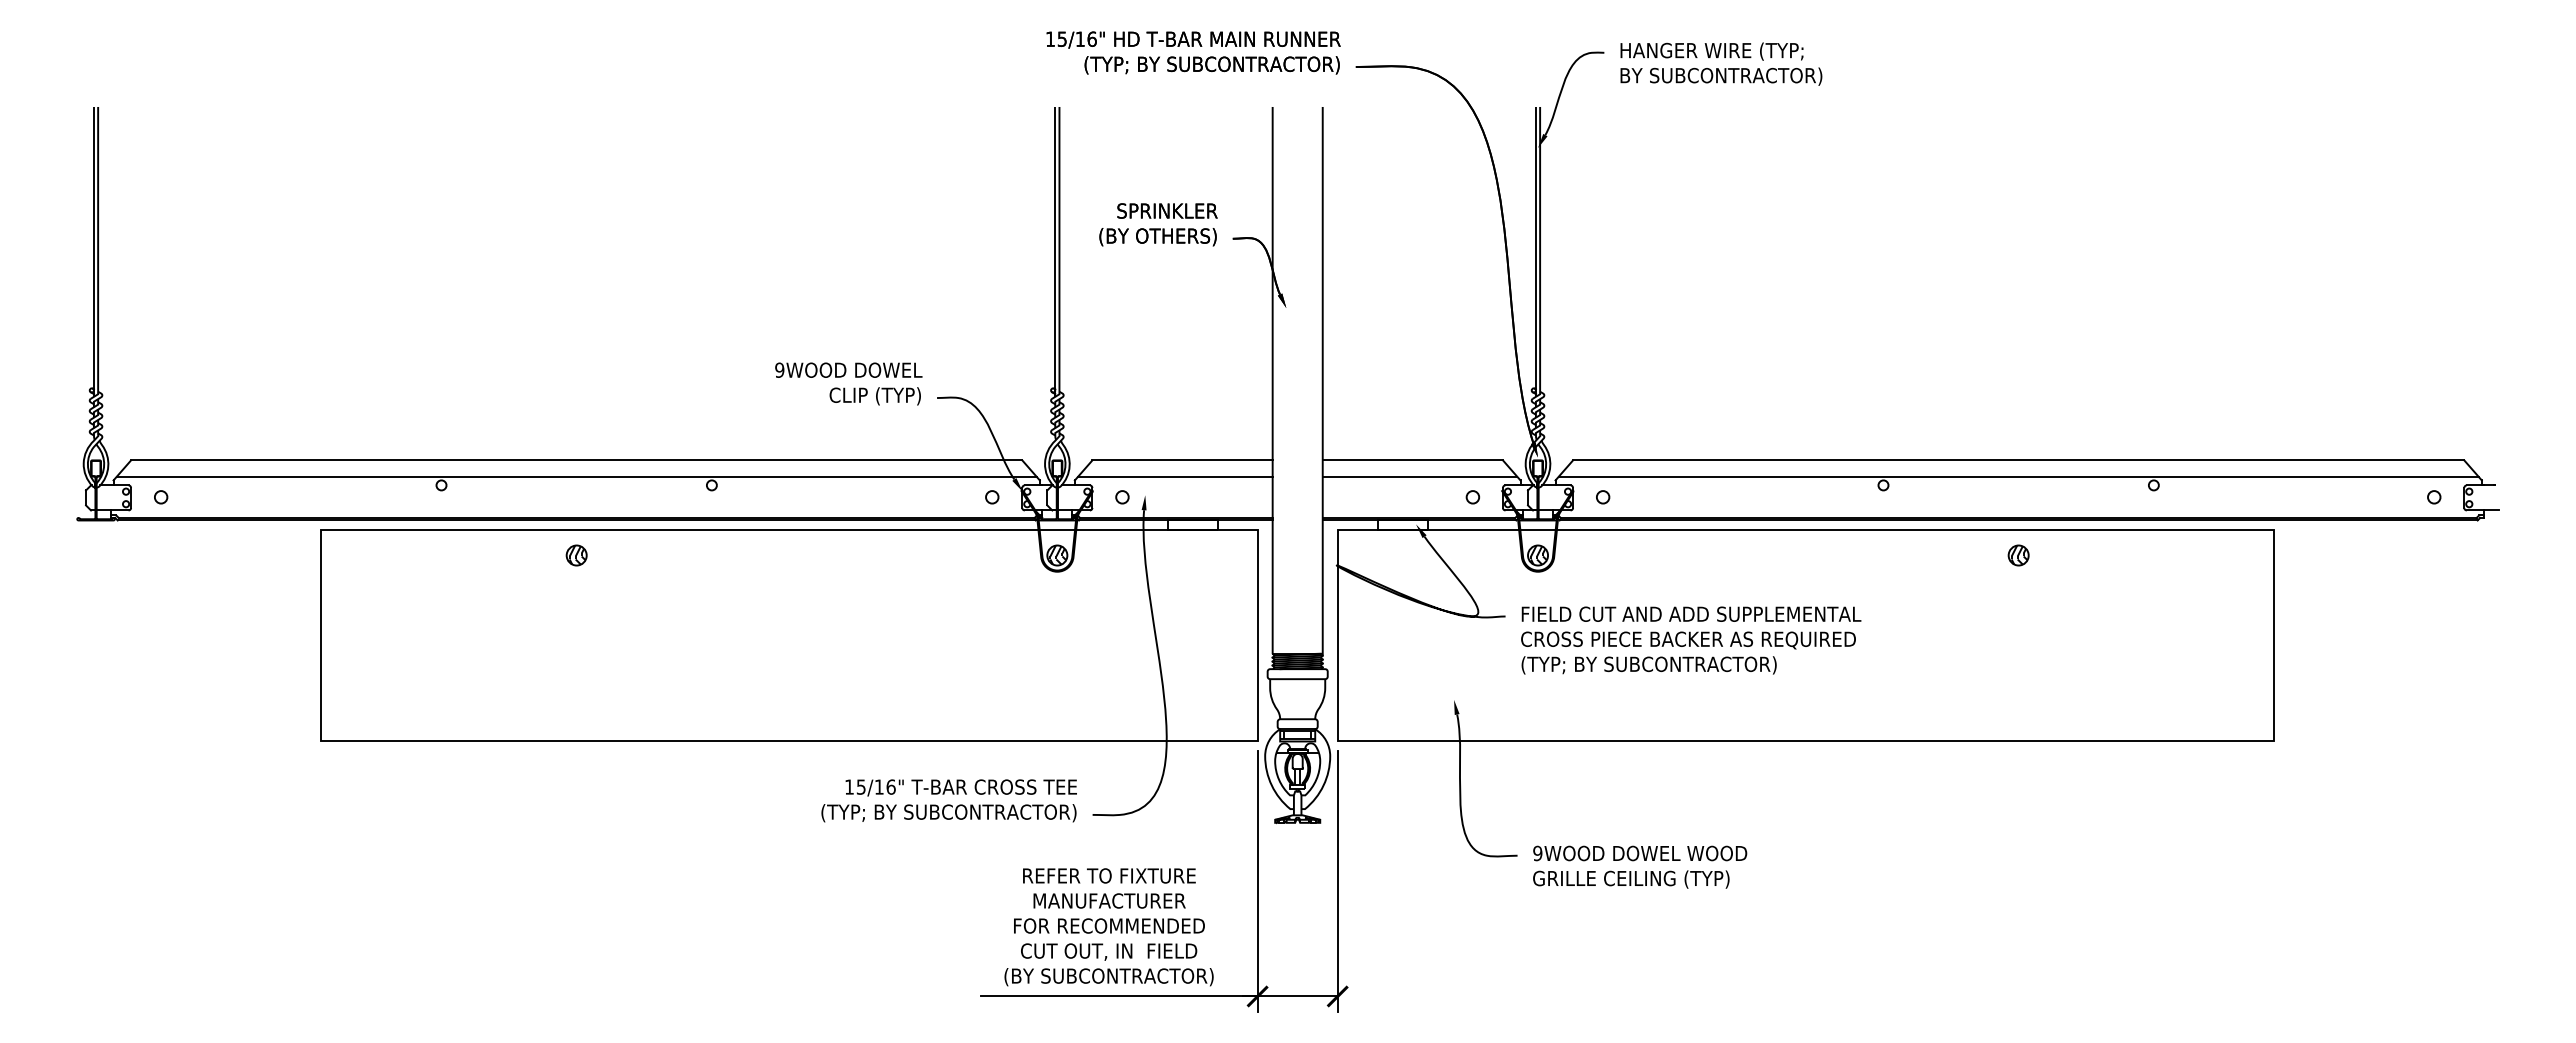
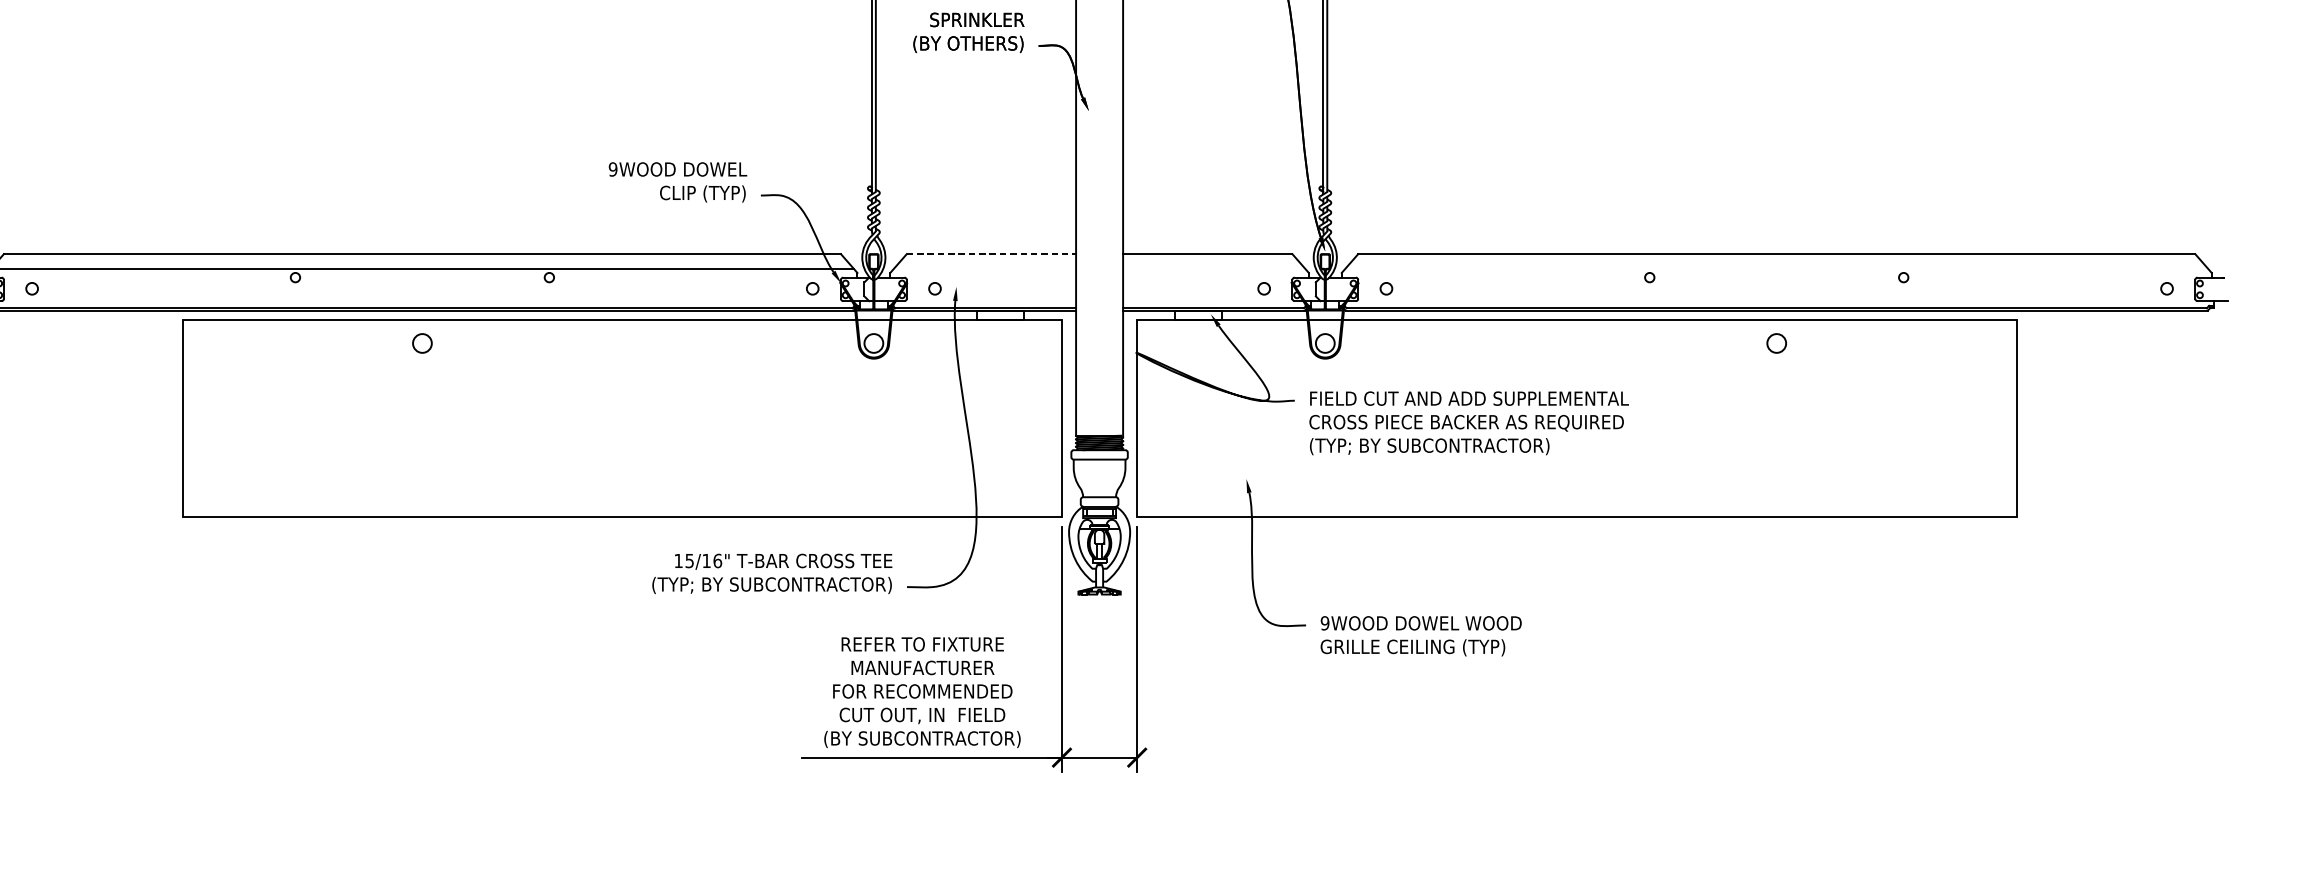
line: (1183, 460) -> (992, 254), solid -> dashed
line: (1175, 476) -> (984, 269), removed
line: (1419, 476) -> (1213, 269), removed
line: (2018, 476) -> (1776, 269), removed
hatch: (577, 554) -> (423, 342), removed
hatch: (1058, 554) -> (874, 342), removed
hatch: (1538, 554) -> (1325, 342), removed
hatch: (2019, 554) -> (1777, 342), removed

